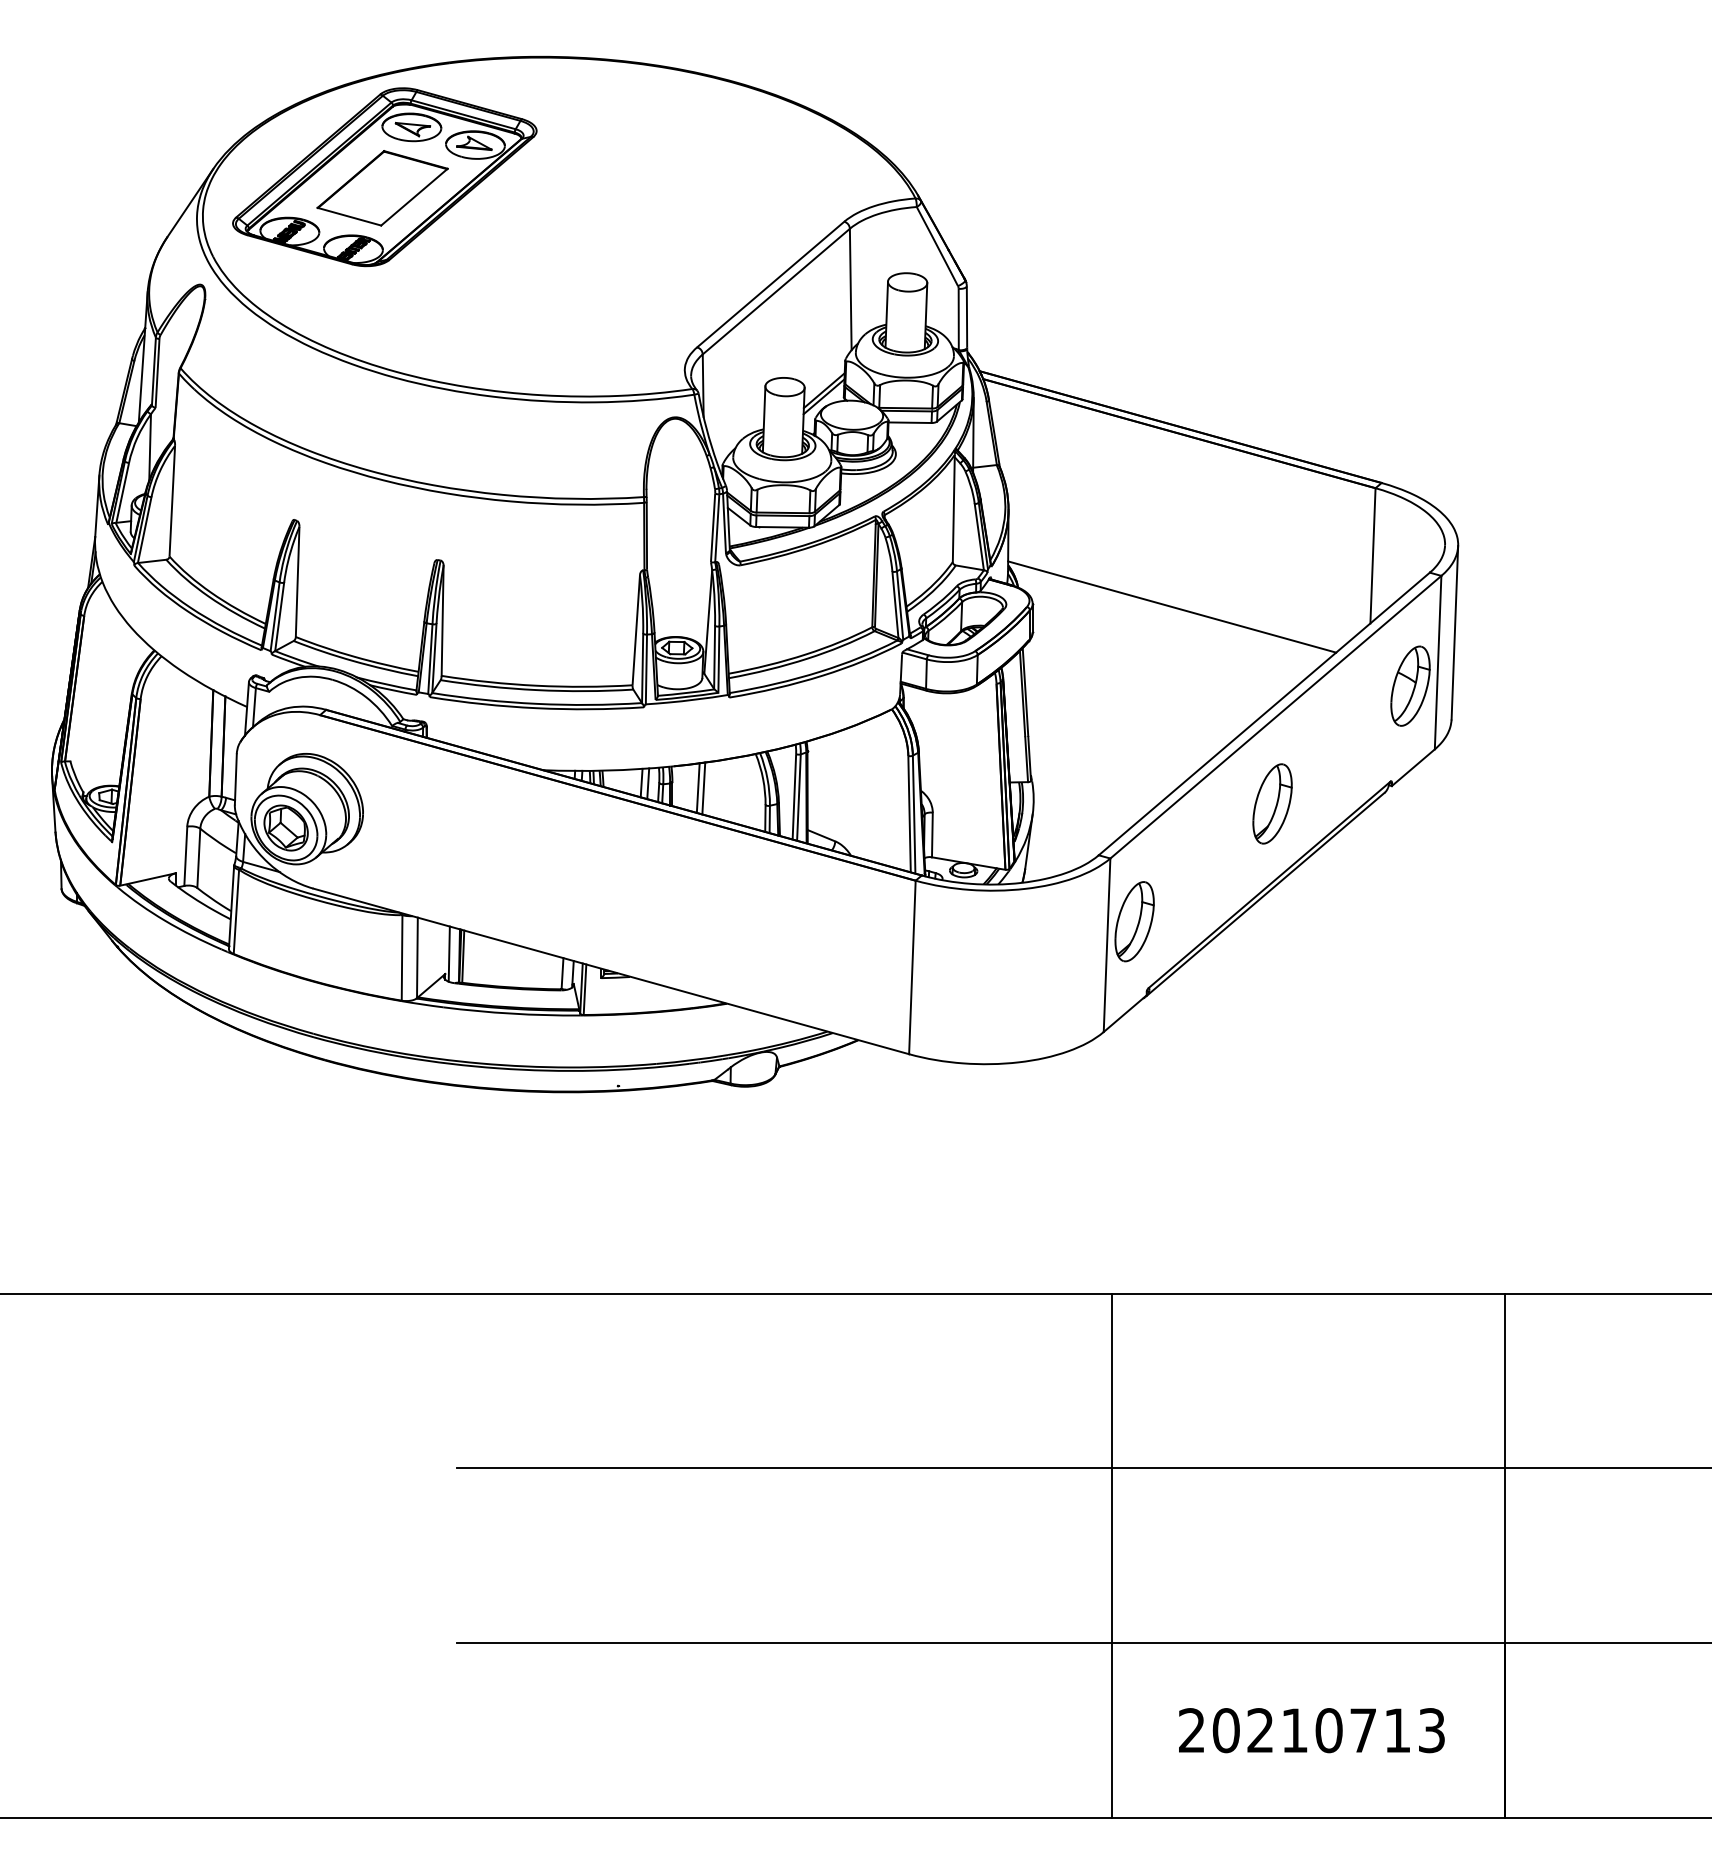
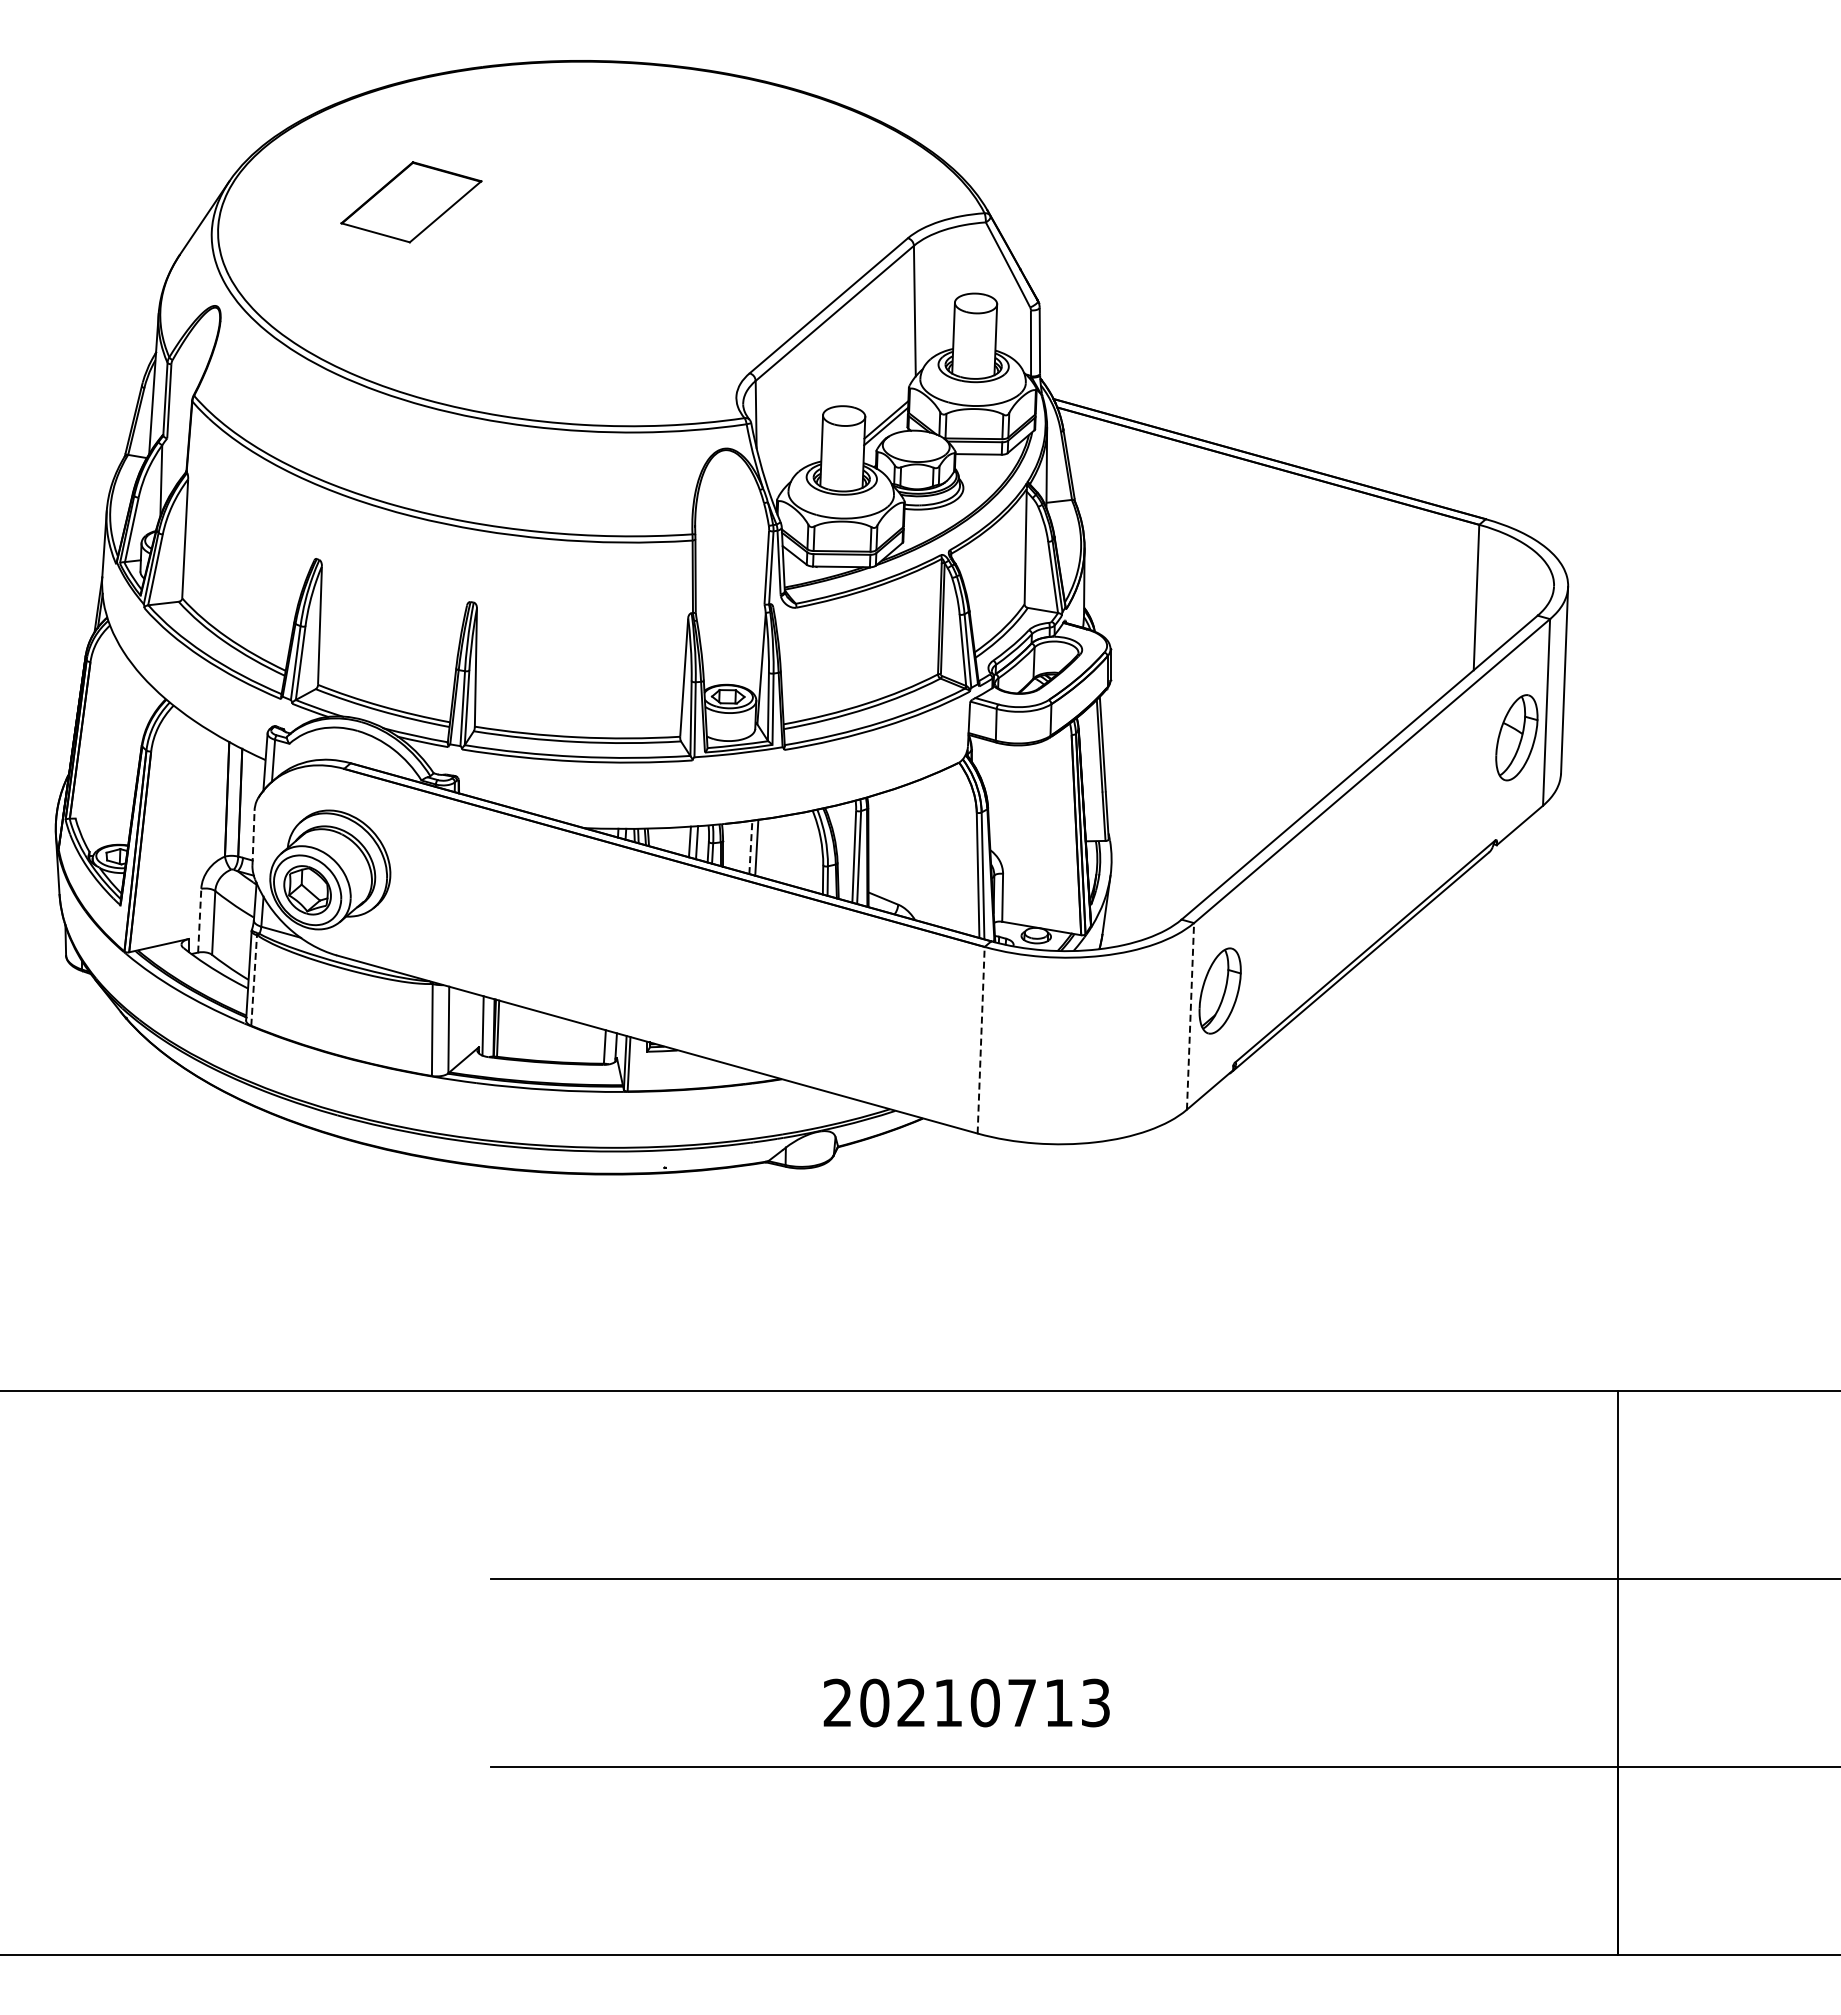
part: (384, 176) -> (413, 189), removed
line: (1172, 606) -> (1260, 652), removed
line: (235, 778) -> (253, 837), solid -> dashed
line: (697, 788) -> (750, 847), solid -> dashed
part: (1272, 803) -> (1368, 863), removed
line: (185, 856) -> (199, 920), solid -> dashed
line: (236, 911) -> (254, 980), solid -> dashed
line: (1107, 944) -> (1190, 1015), solid -> dashed
line: (912, 966) -> (981, 1039), solid -> dashed
line: (1111, 1555) -> (1195, 1672), removed
text: (1311, 1730) -> (966, 1702), moved

